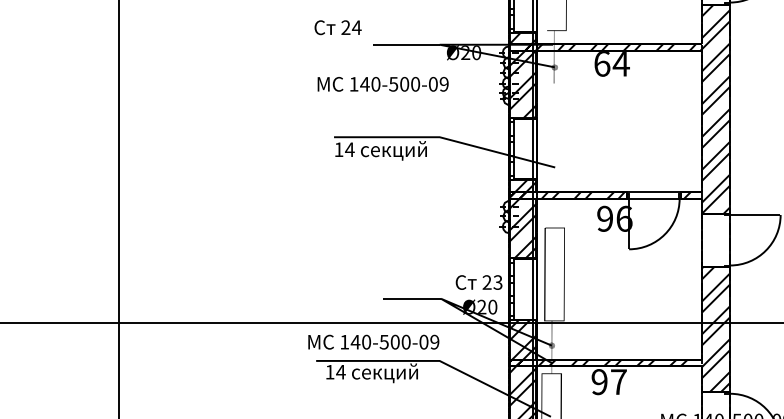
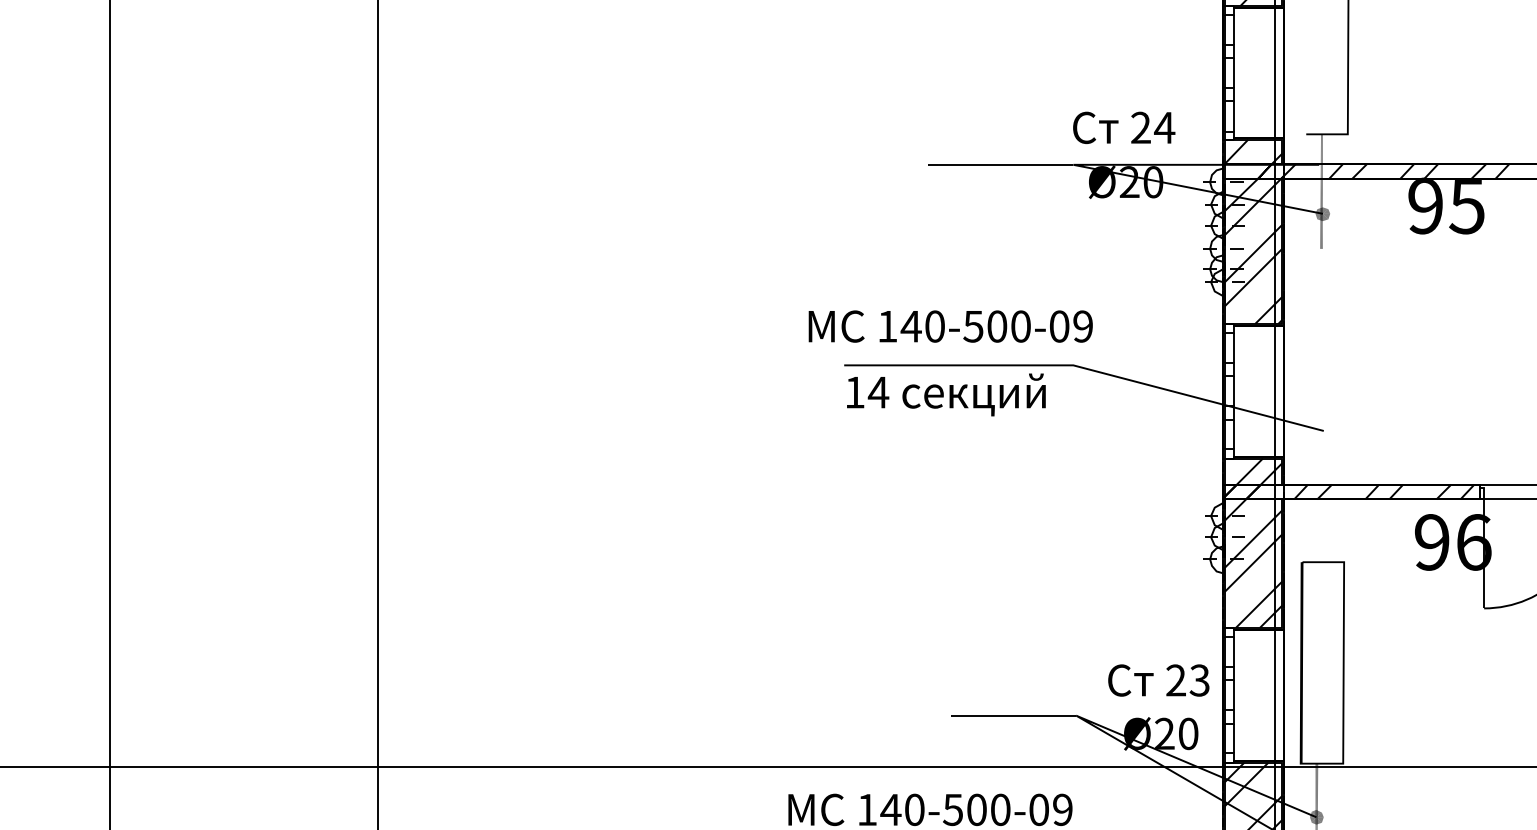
text: (337, 27) -> (1122, 127), moved
text: (611, 64) -> (1445, 207), 64 -> 95
text: (382, 84) -> (949, 326), moved

